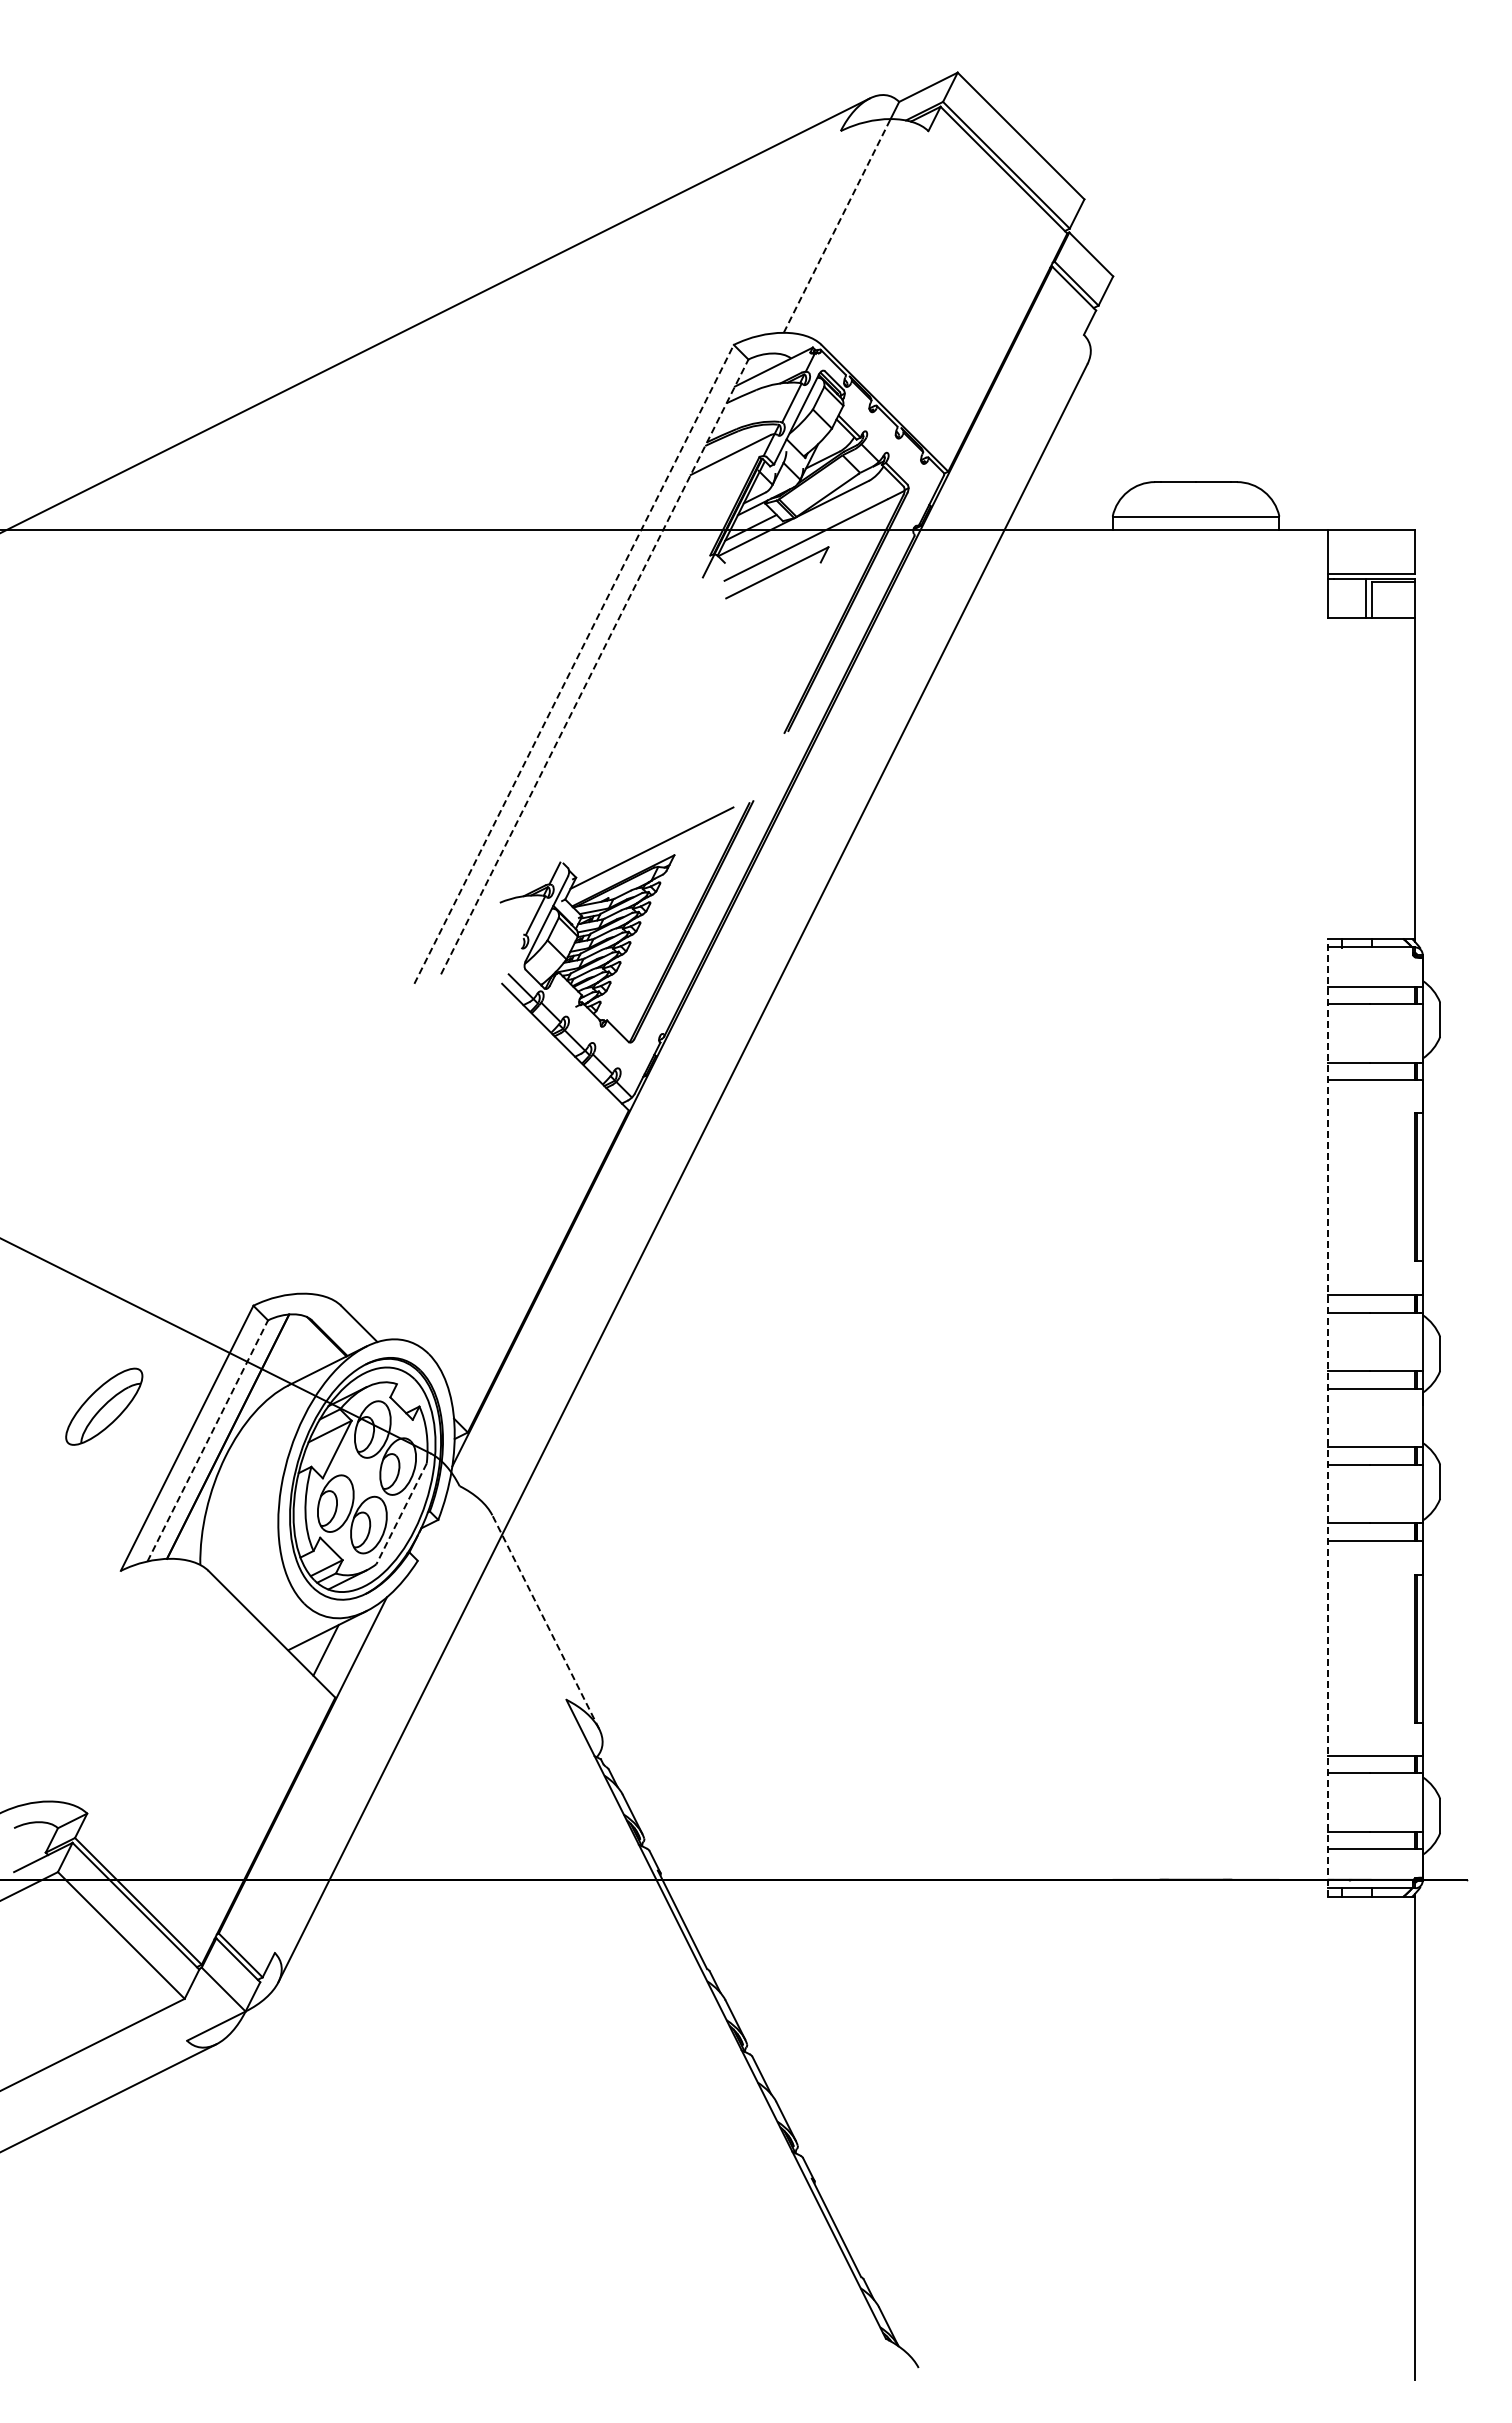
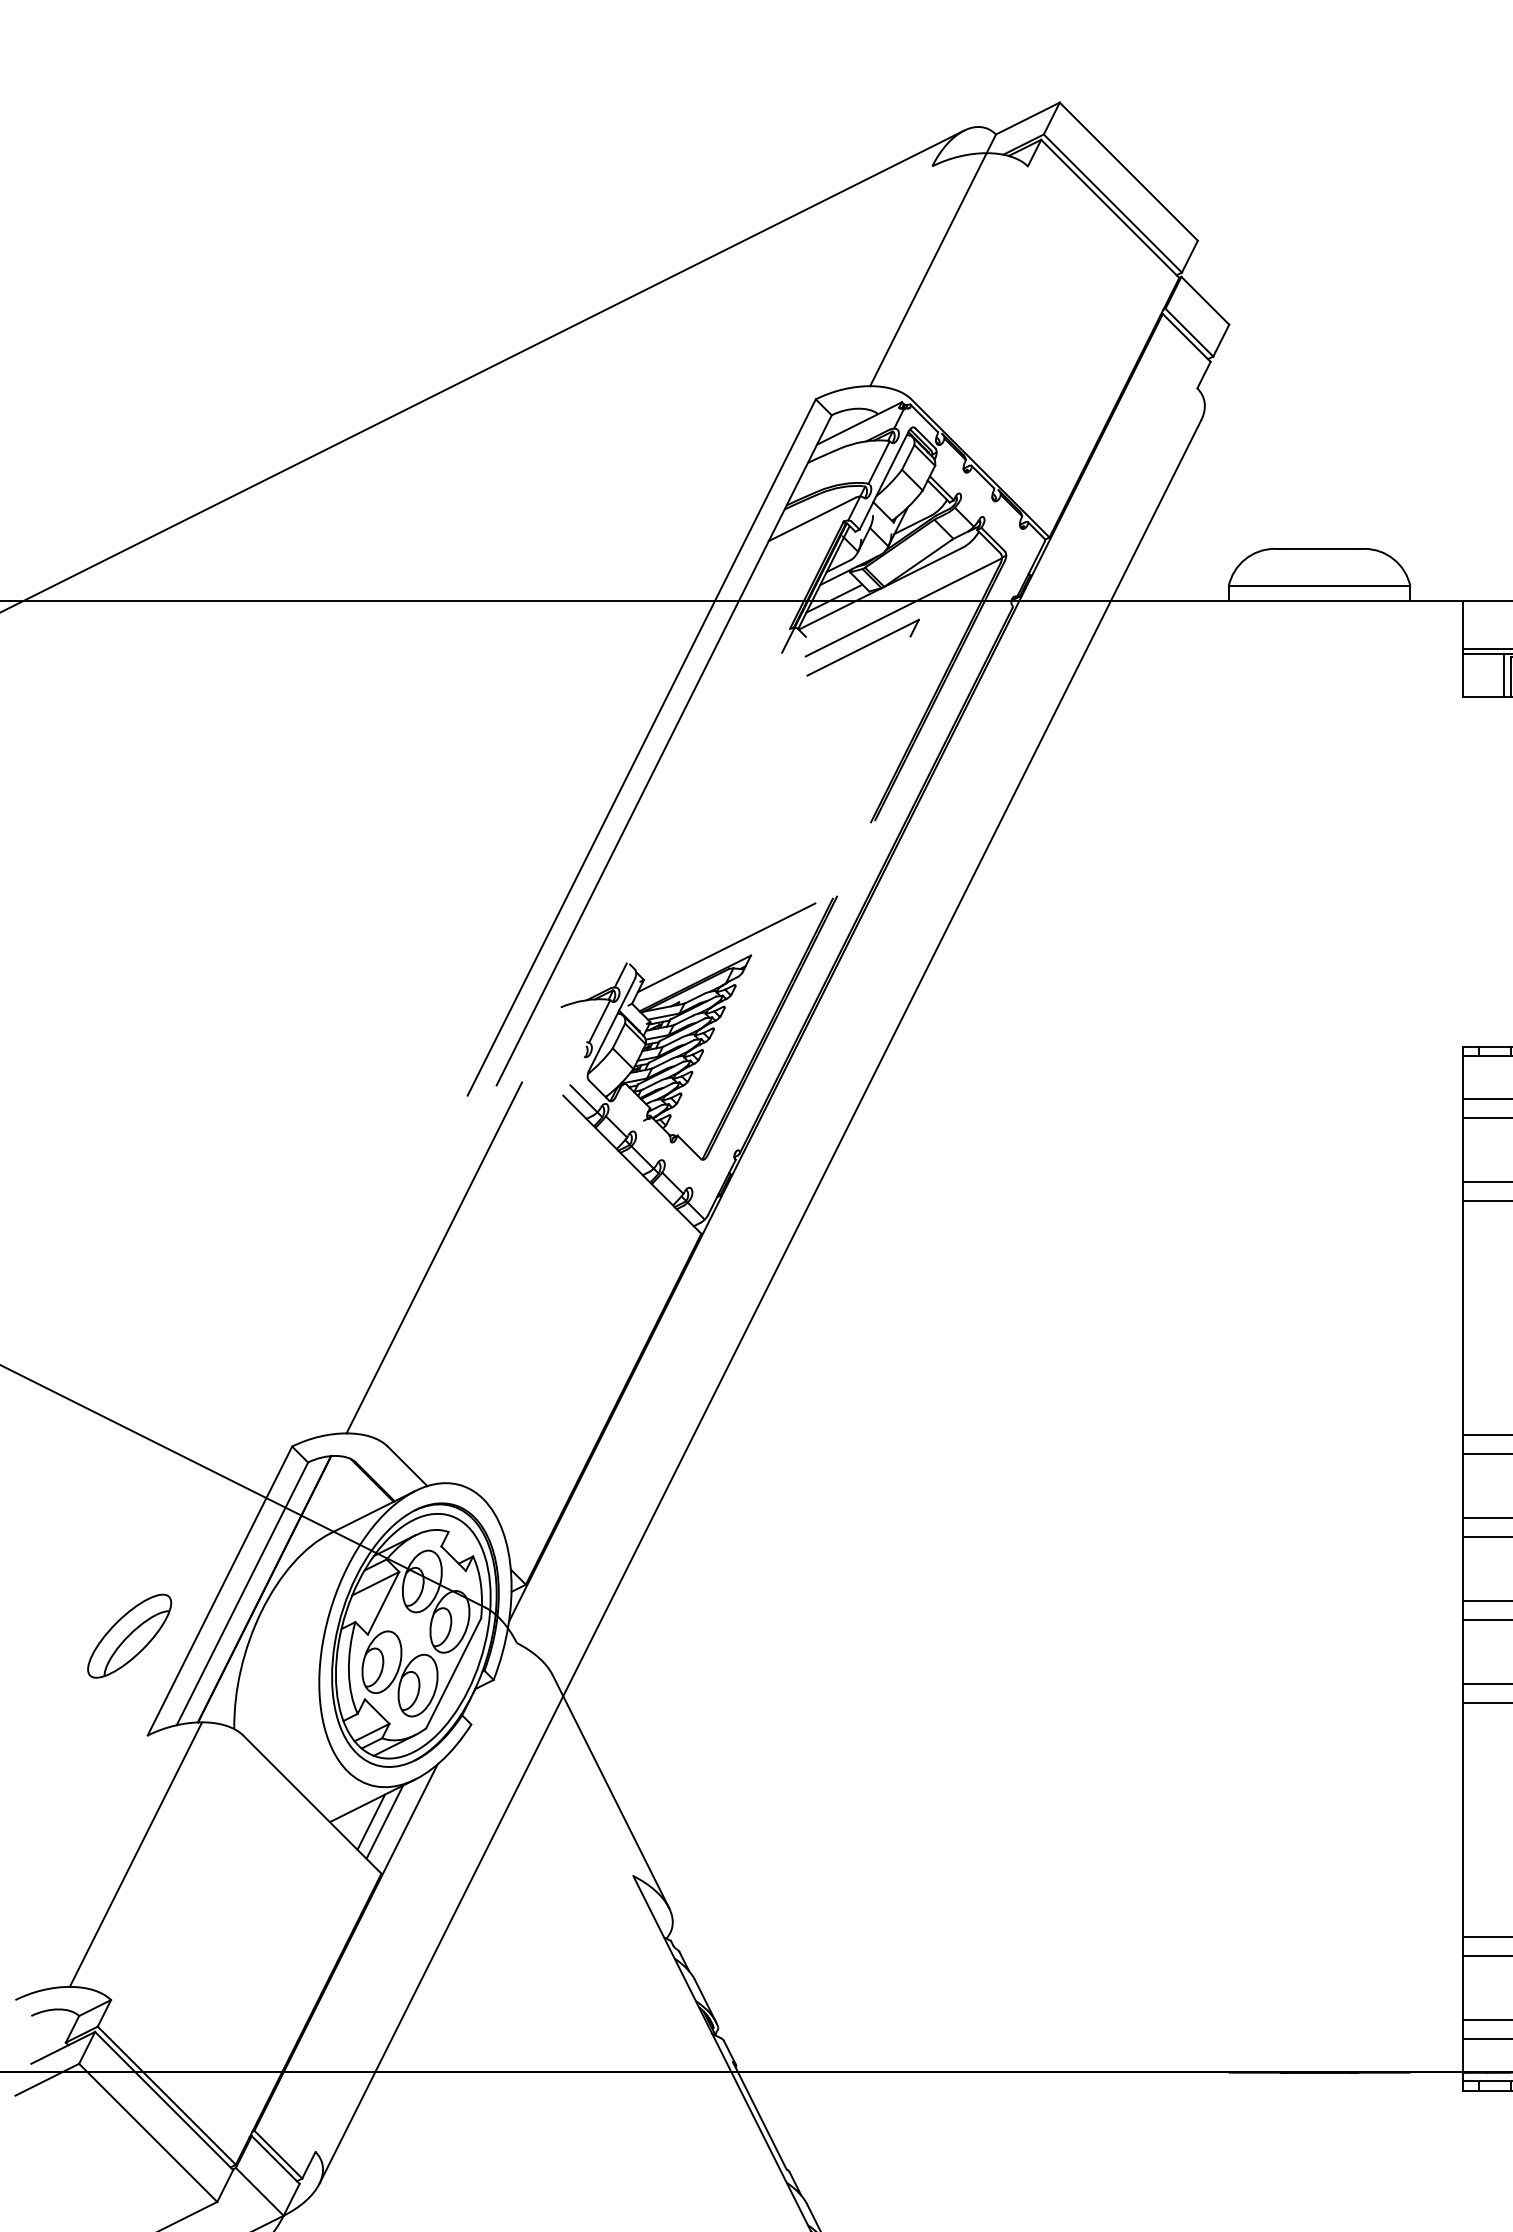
line: (837, 225) -> (928, 269), dashed -> solid
line: (574, 663) -> (642, 746), dashed -> solid
line: (594, 666) -> (663, 749), dashed -> solid
line: (383, 1132) -> (433, 1257), added
part: (104, 1406) -> (129, 1635), moved
line: (1327, 1417) -> (1462, 1568), dashed -> solid
line: (207, 1440) -> (242, 1593), dashed -> solid
line: (401, 1514) -> (453, 1674), dashed -> solid
line: (545, 1622) -> (610, 1791), dashed -> solid
line: (338, 1649) -> (384, 1821), added
line: (109, 1679) -> (135, 1853), added

